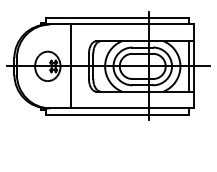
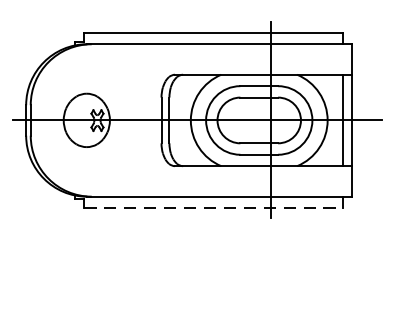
line: (71, 66) -> (129, 120), removed
line: (117, 114) -> (213, 207), solid -> dashed

